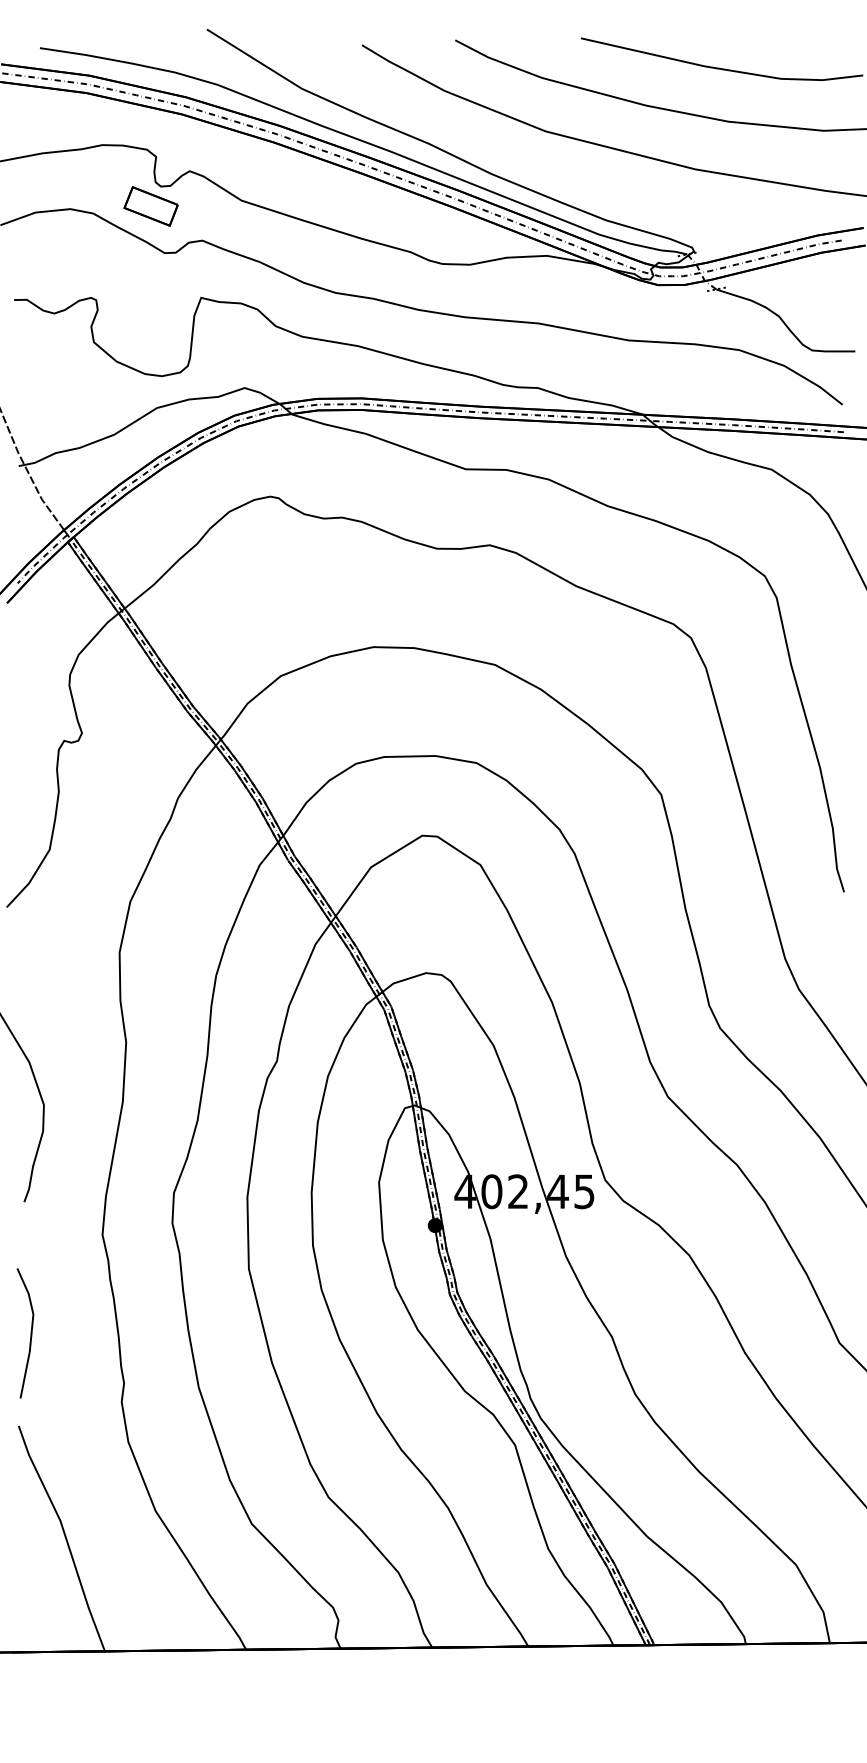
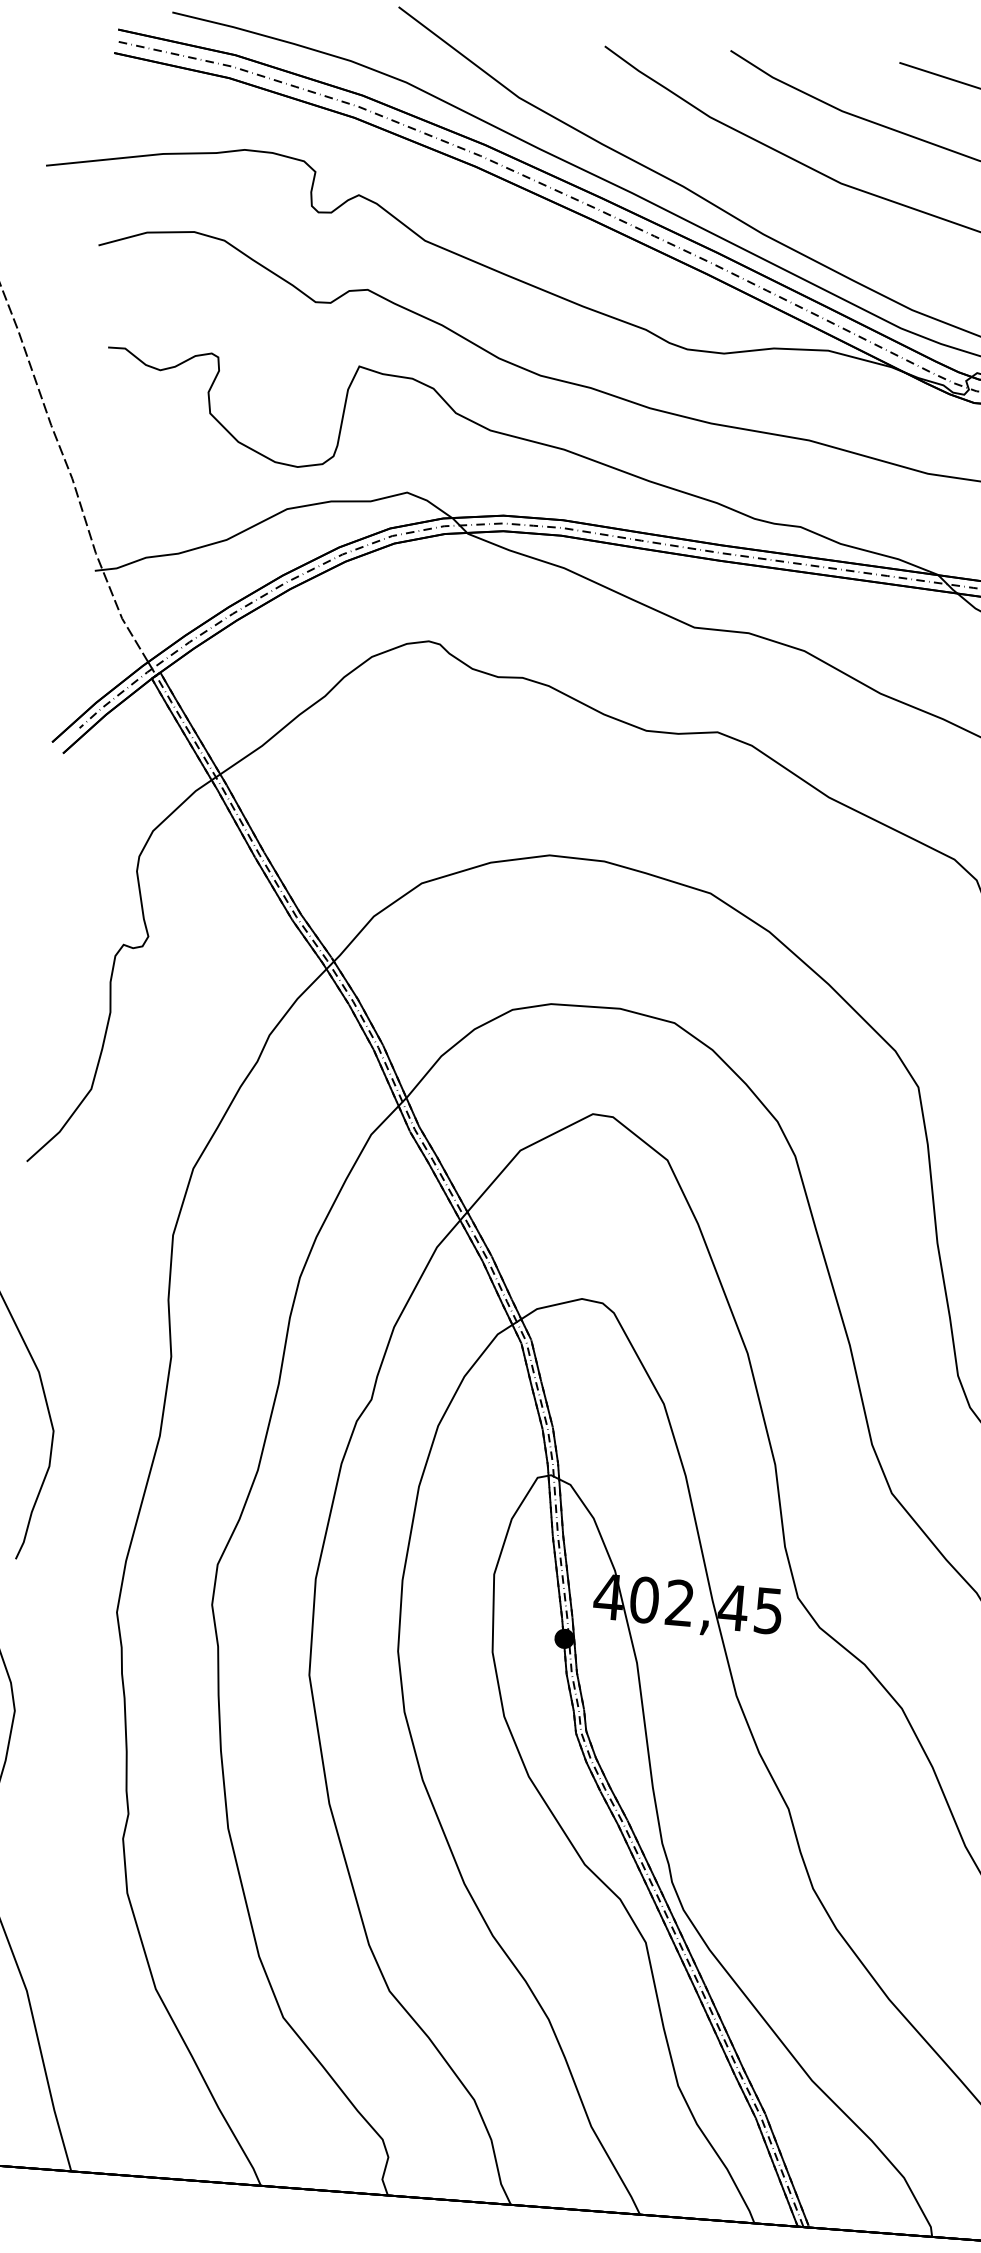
part: (150, 206) -> (302, 237), removed

